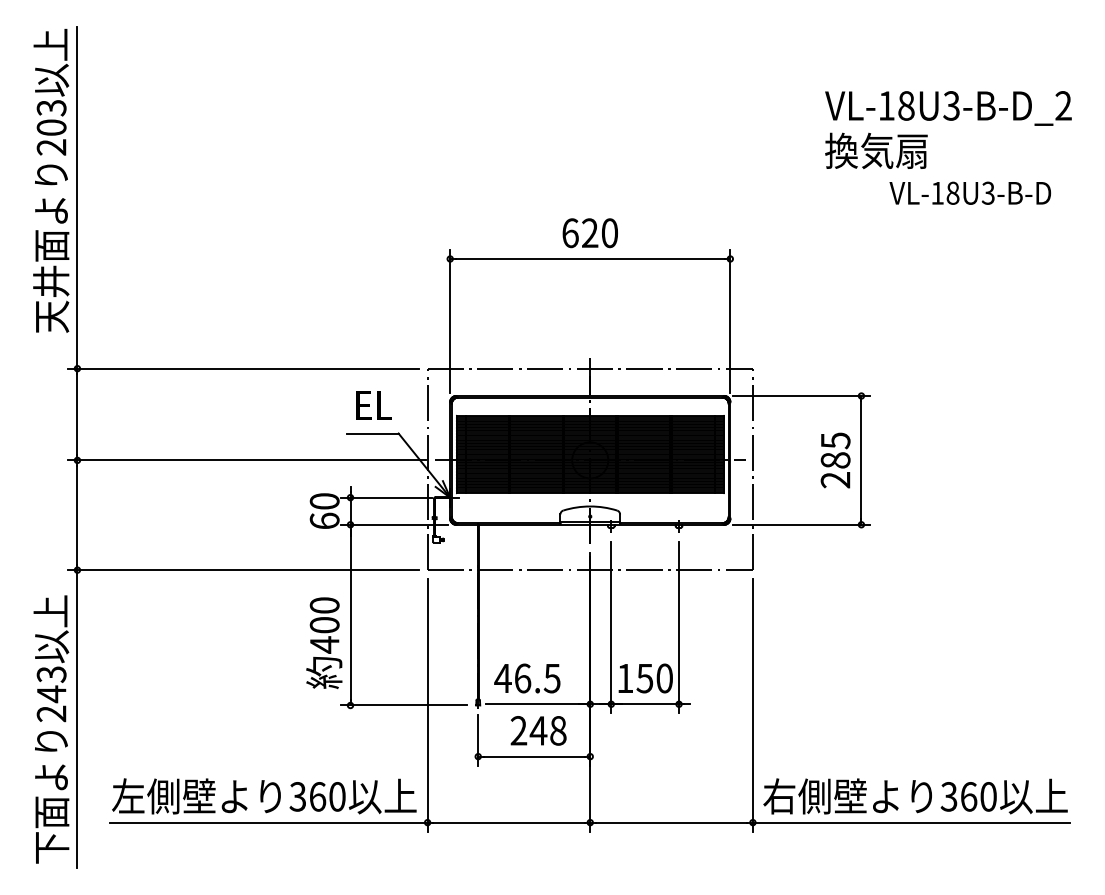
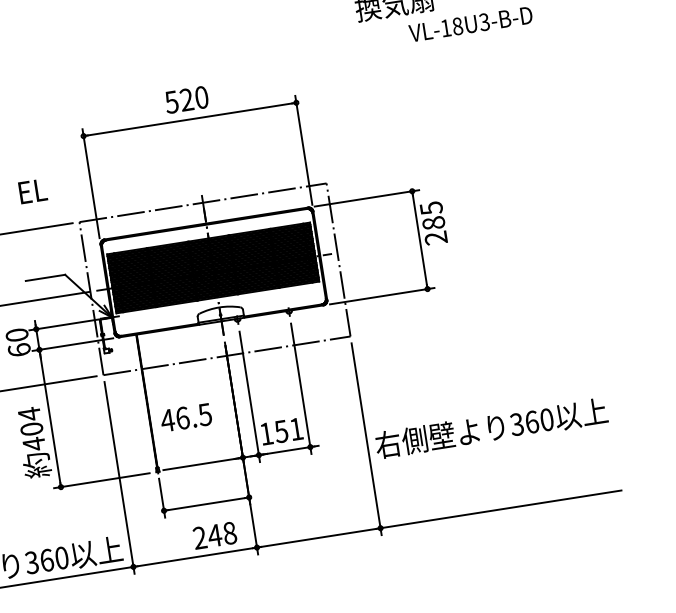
text: (569, 233) -> (171, 102), 620 -> 520
text: (373, 405) -> (32, 191), moved
text: (835, 460) -> (433, 223), moved
text: (324, 605) -> (29, 414), 400 -> 404
text: (527, 678) -> (186, 417), moved
text: (664, 678) -> (296, 429), 150 -> 151
text: (538, 730) -> (214, 535), moved
text: (915, 796) -> (491, 428), moved

